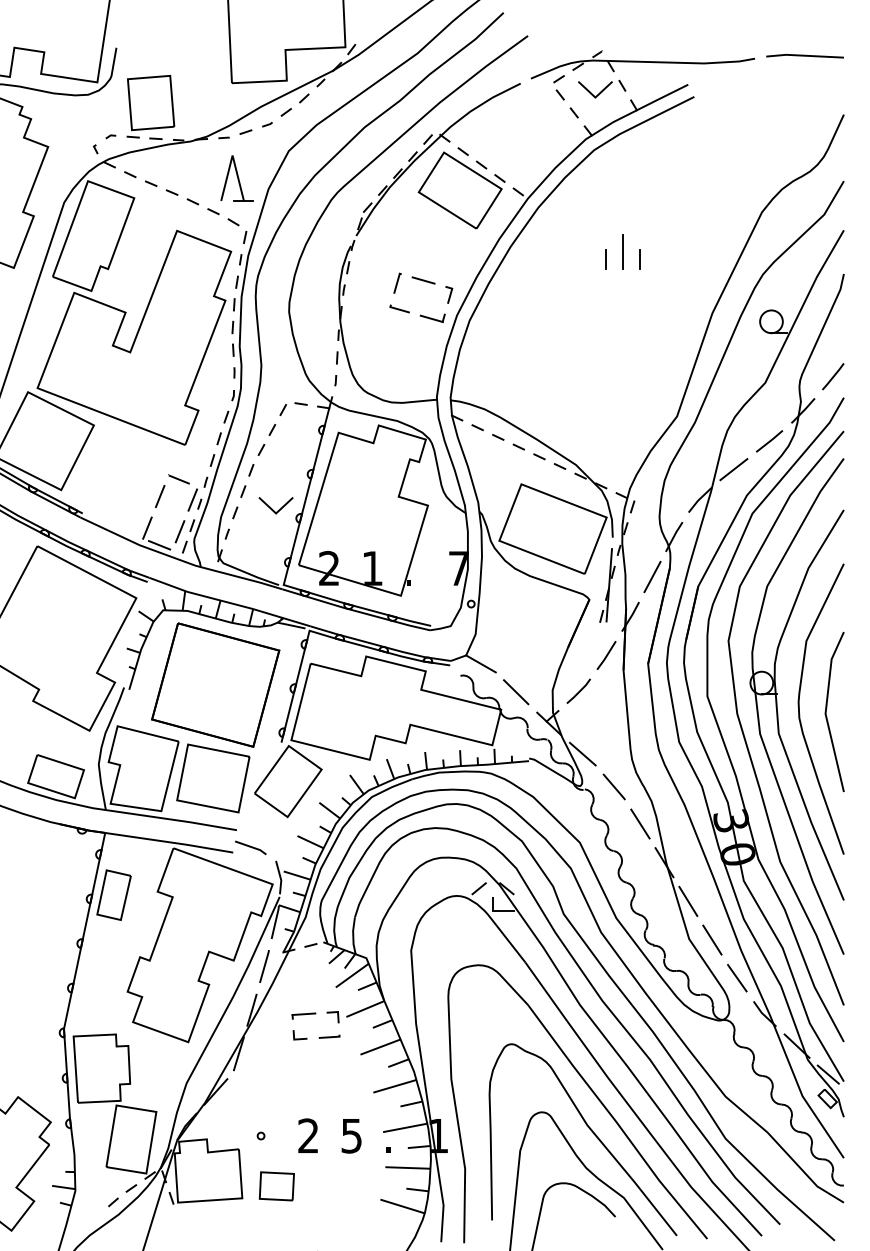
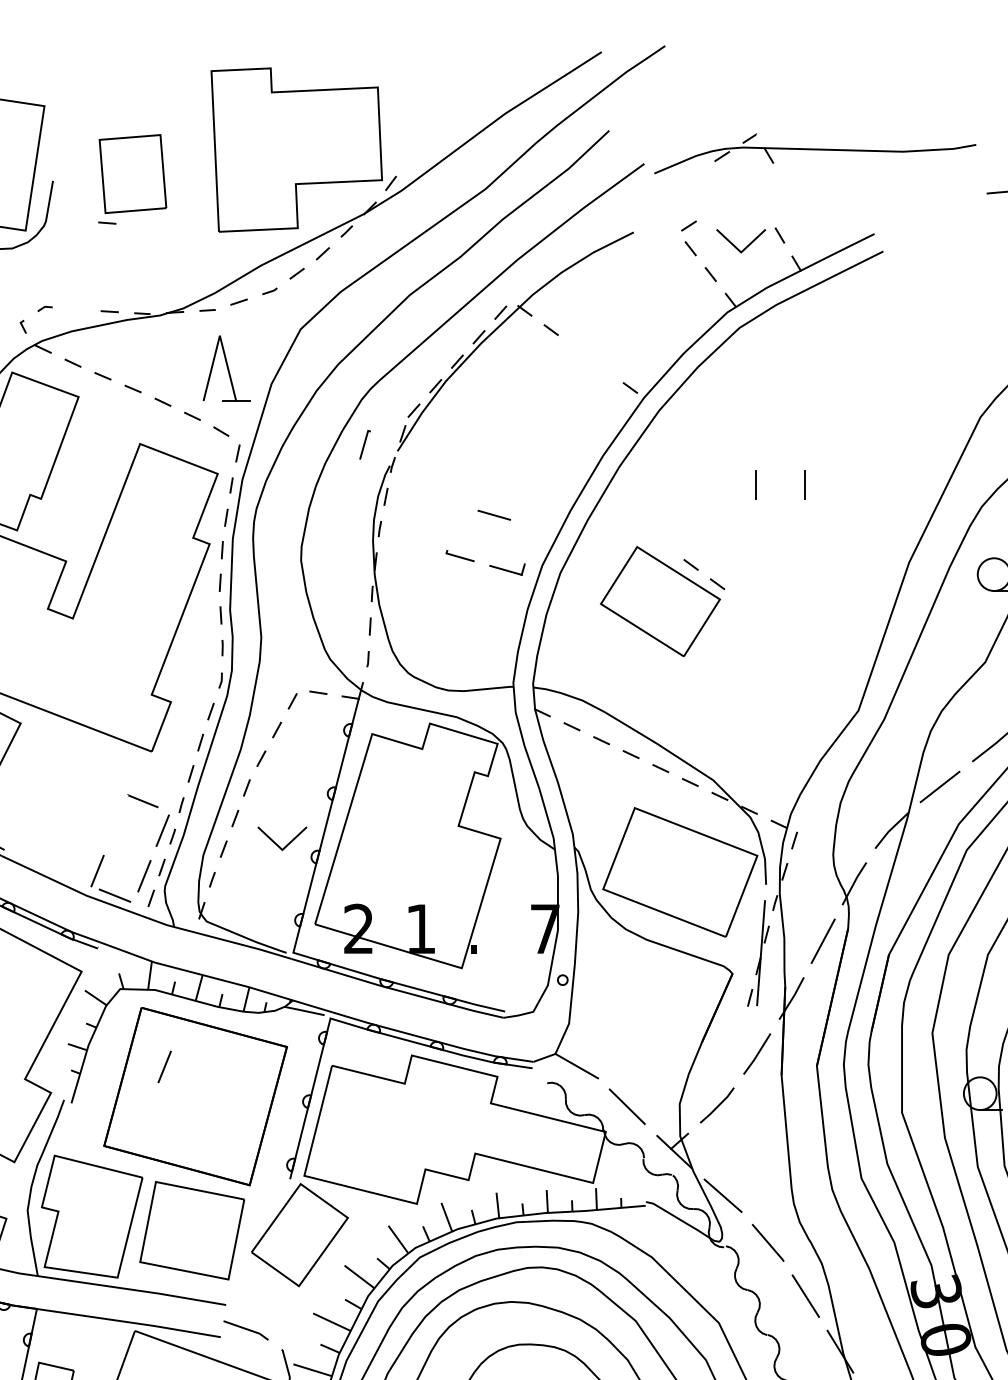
part: (643, 64) -> (815, 153), moved
part: (150, 106) -> (132, 179), moved
part: (461, 190) -> (662, 601), moved
line: (622, 251) -> (780, 473), removed
line: (397, 282) -> (364, 443), moved
line: (449, 294) -> (531, 535), removed
line: (159, 496) -> (163, 1066), moved

